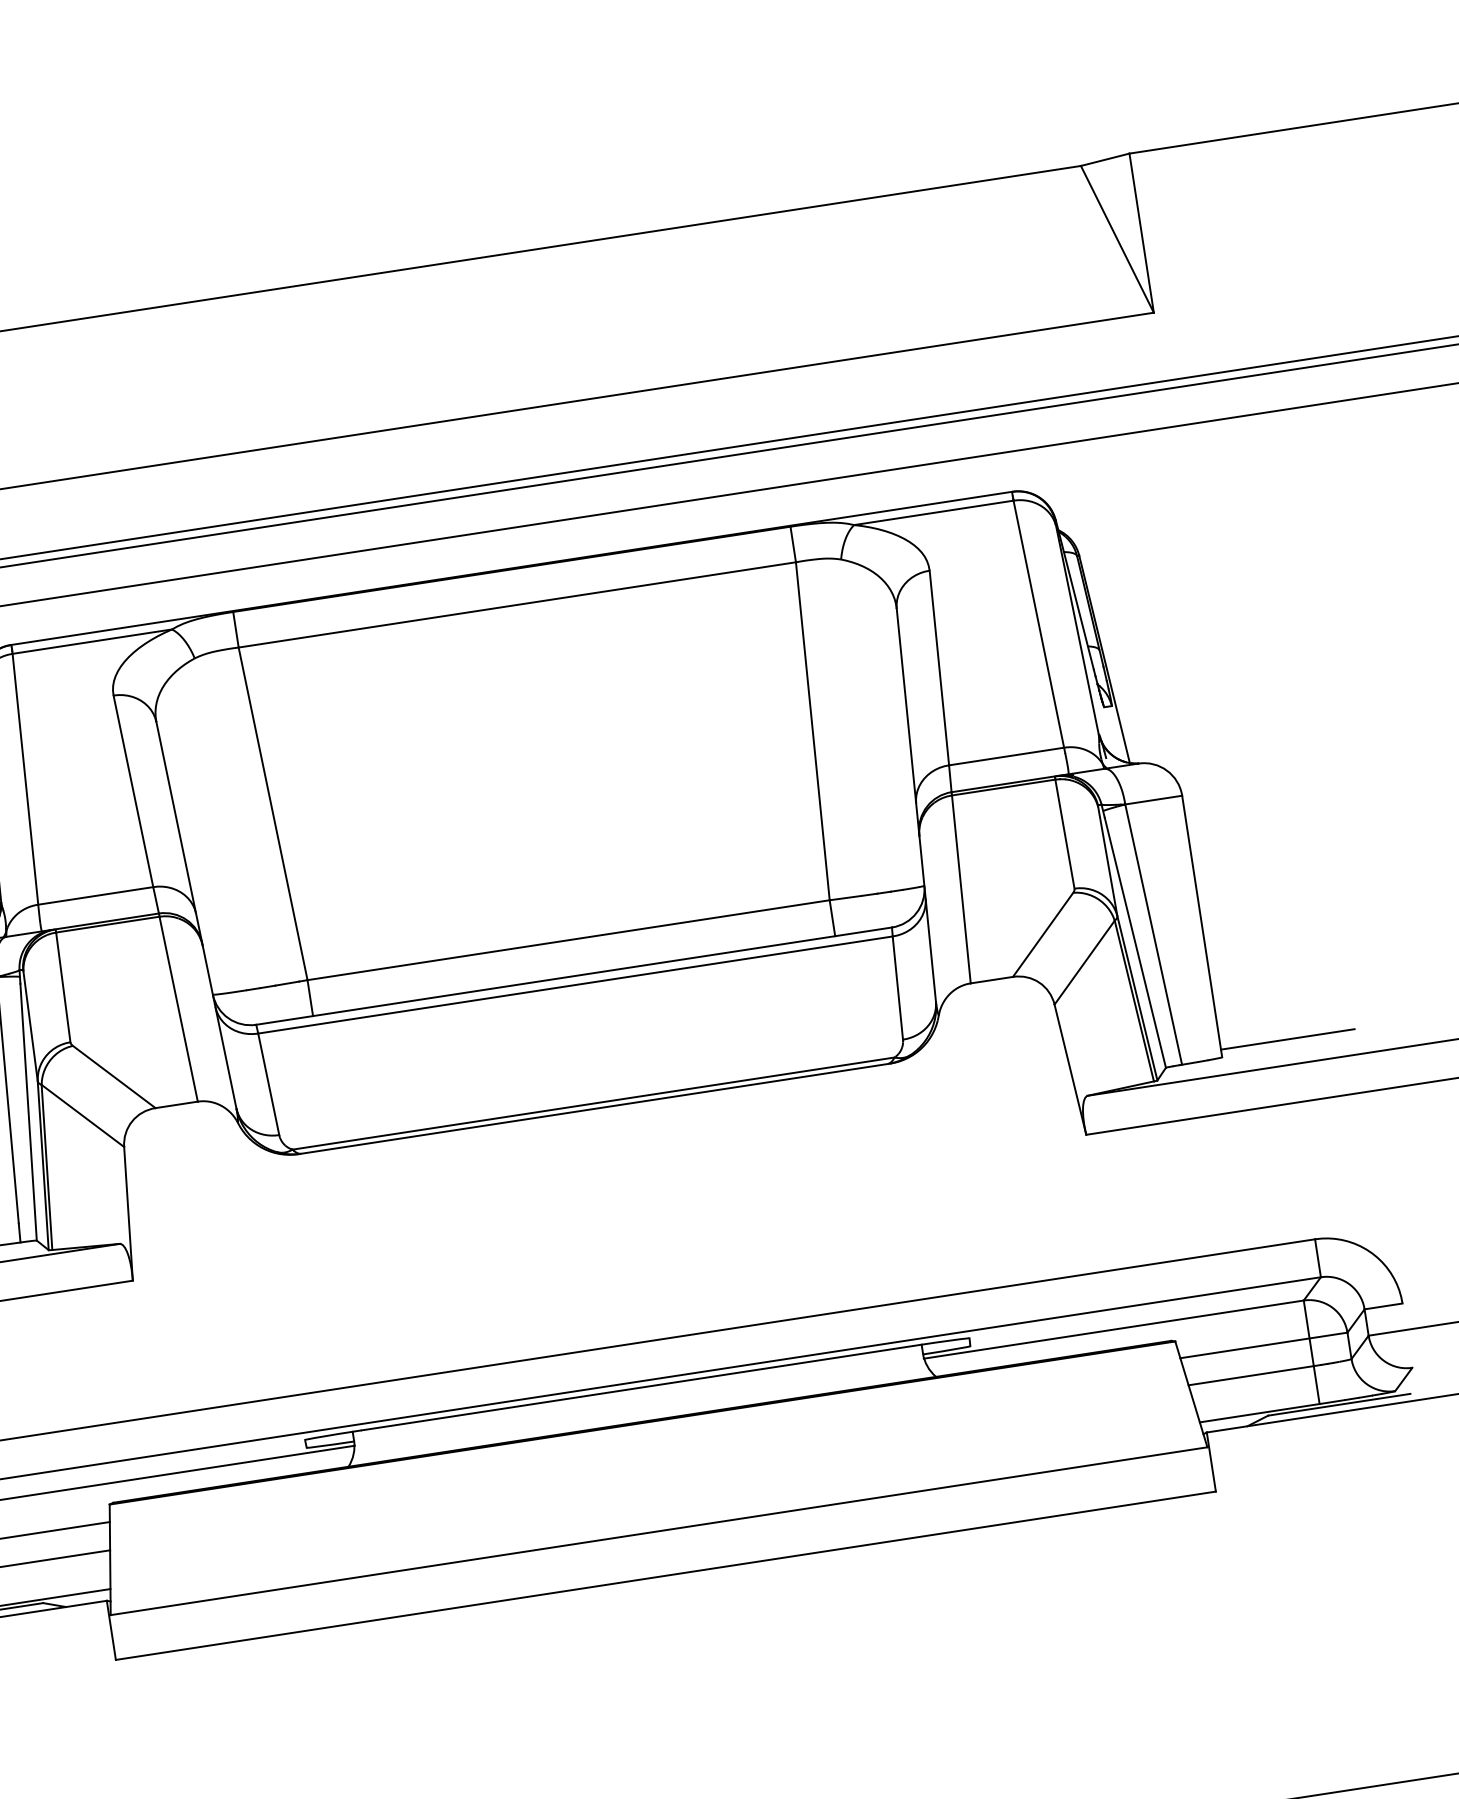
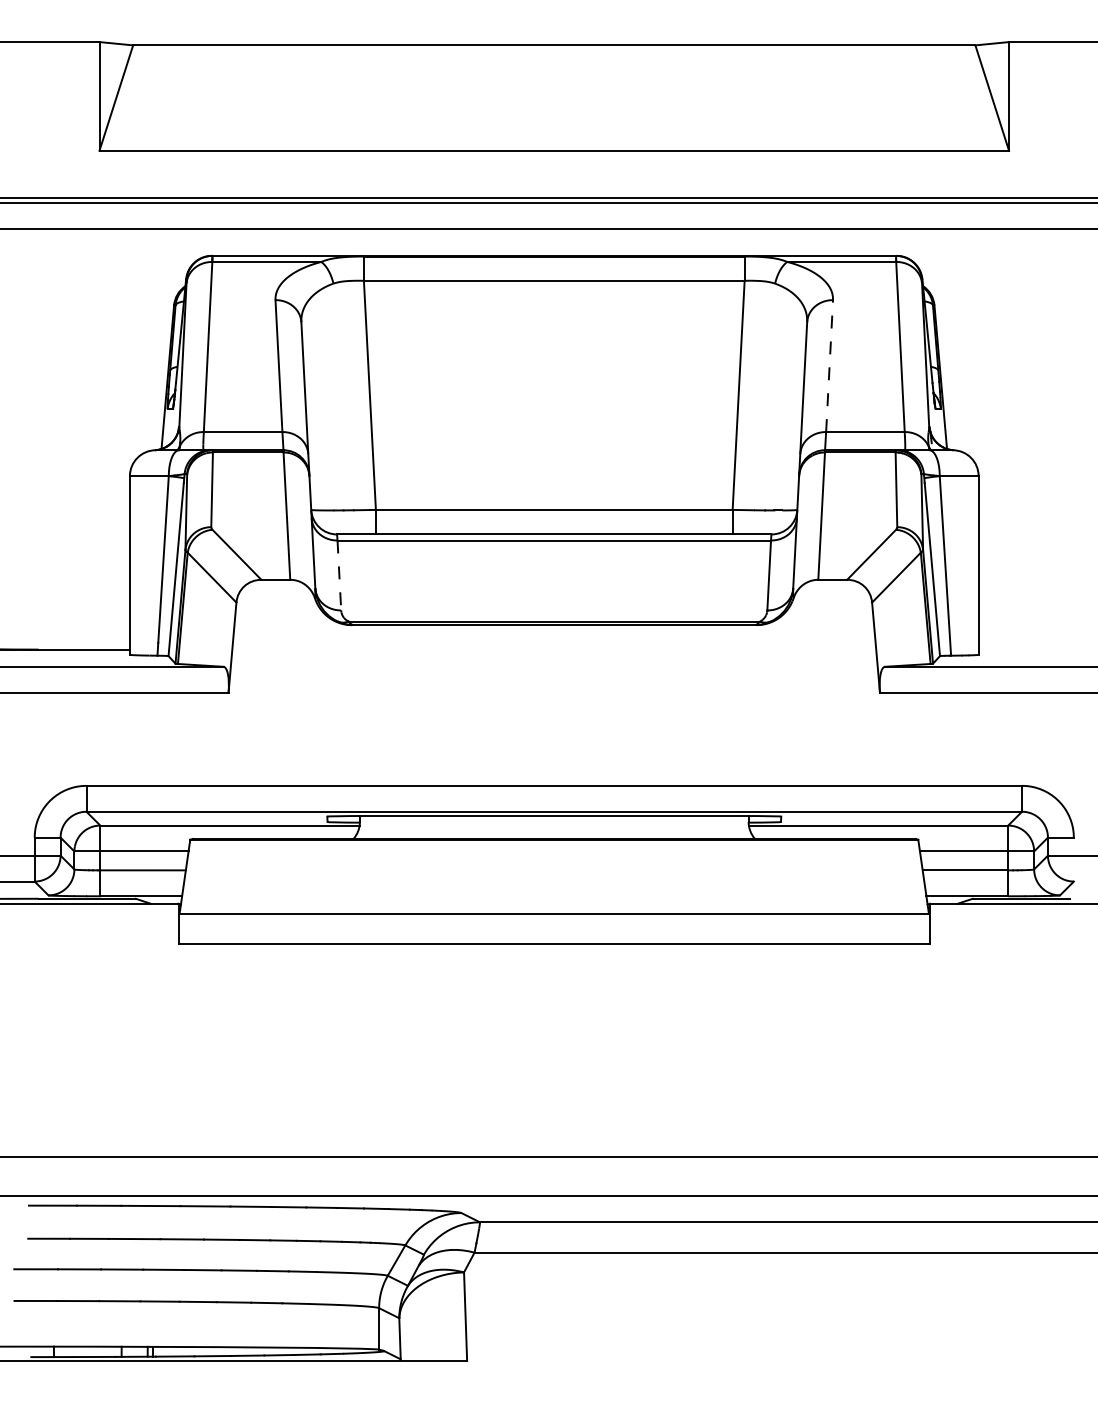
line: (939, 667) -> (829, 365), solid -> dashed
line: (1286, 1039) -> (1023, 649), removed
line: (268, 1084) -> (339, 575), solid -> dashed

